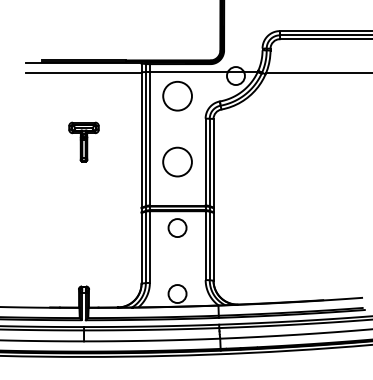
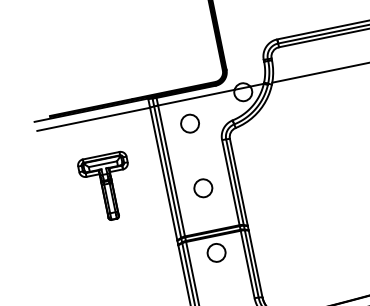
circle: (177, 95) -> (189, 123), size x0.62
part: (83, 141) -> (107, 187), size x1.67
circle: (177, 162) -> (203, 188), size x0.62

